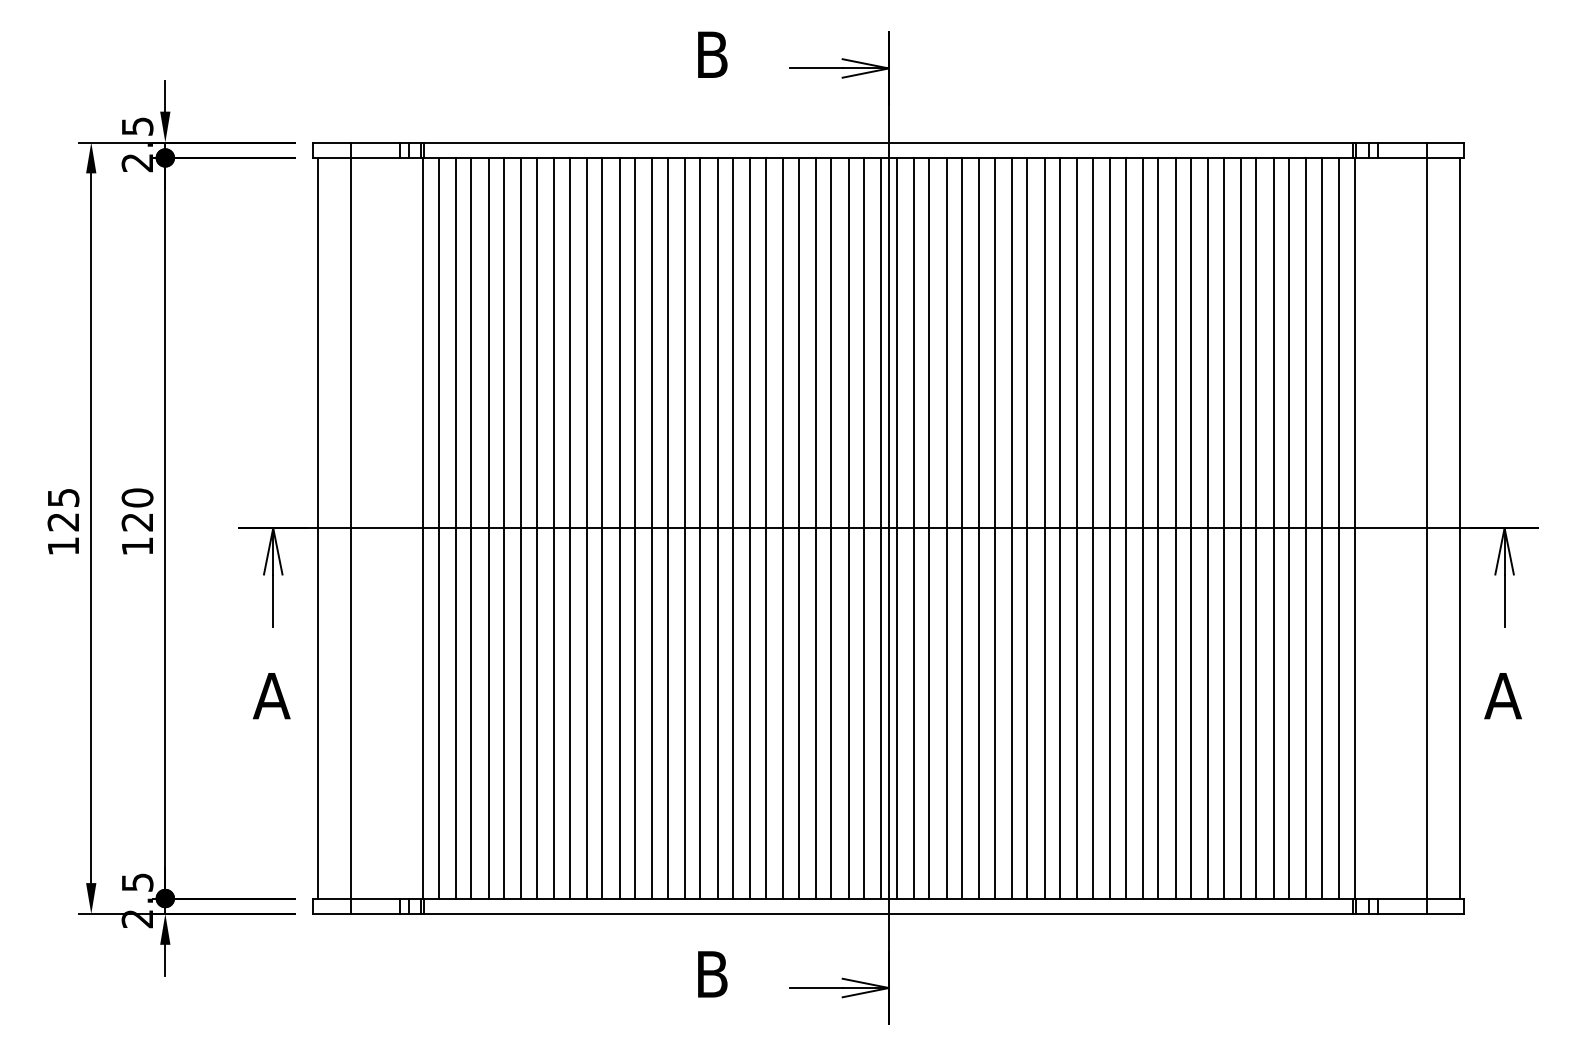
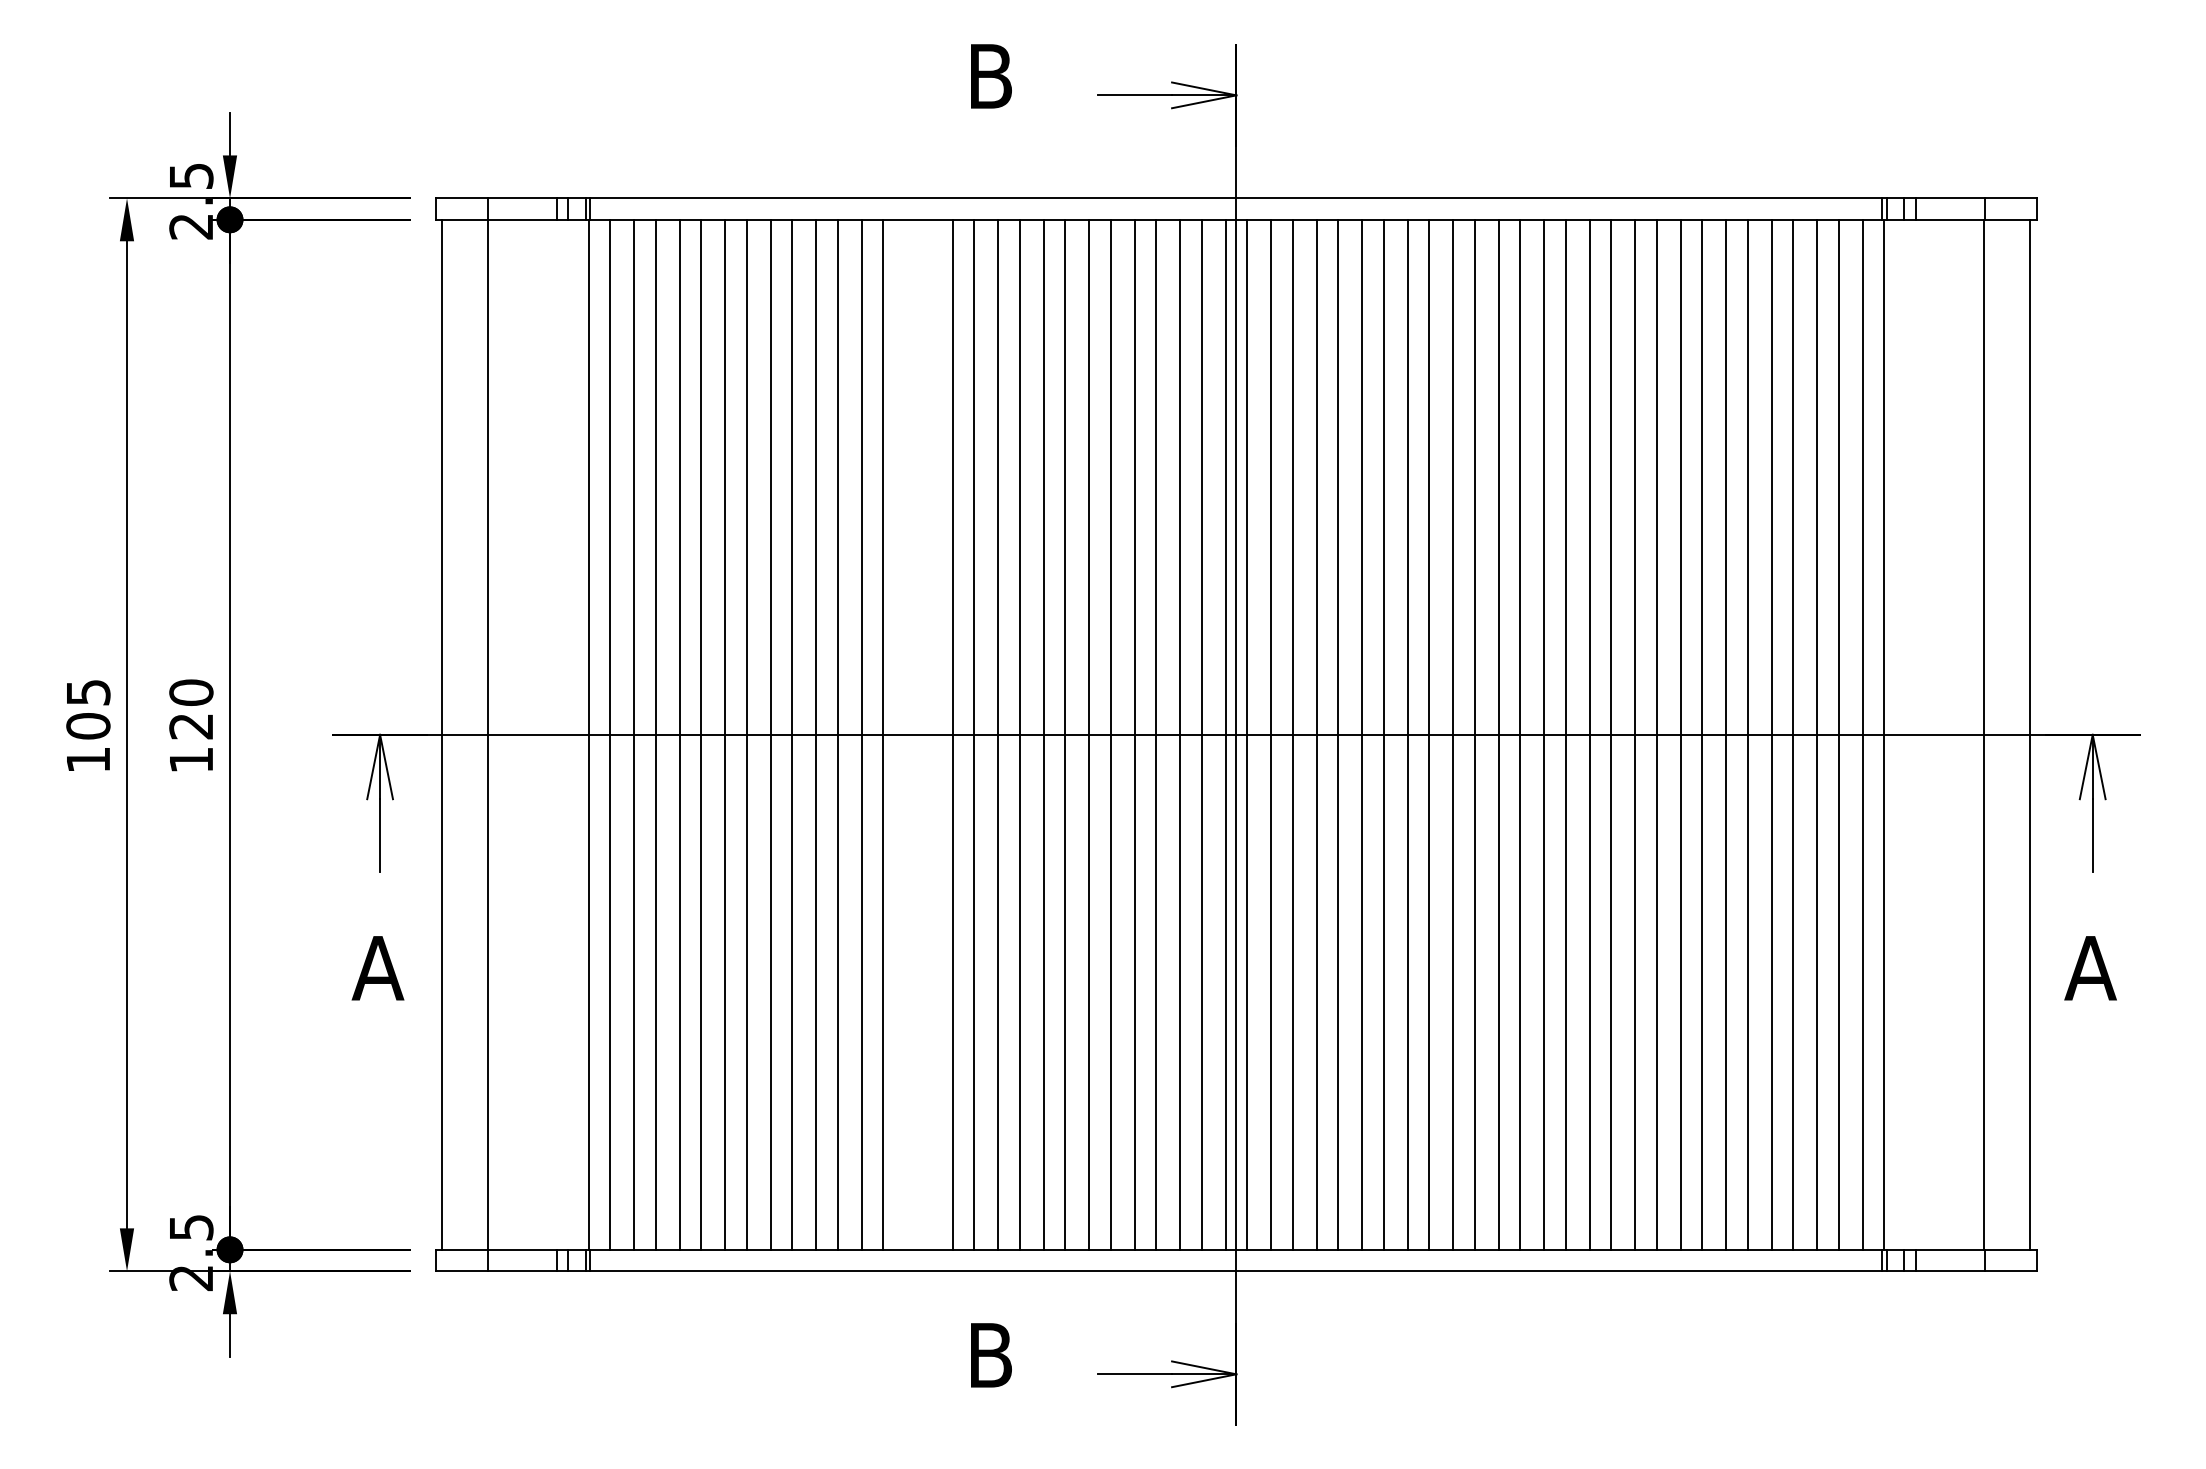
text: (63, 522) -> (88, 726), 125 -> 105
line: (652, 528) -> (907, 734), removed
line: (667, 528) -> (928, 734), removed

